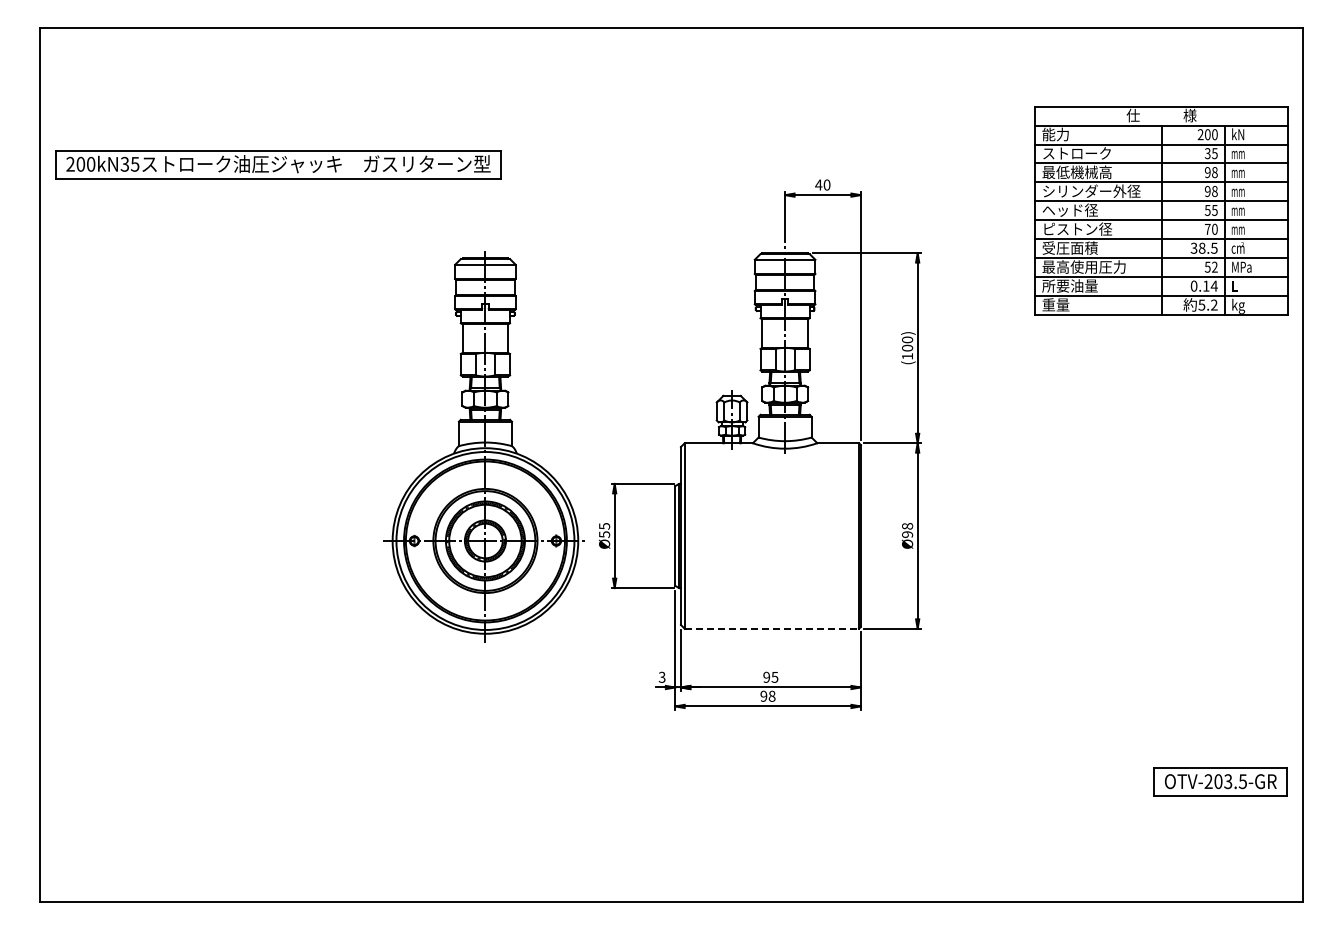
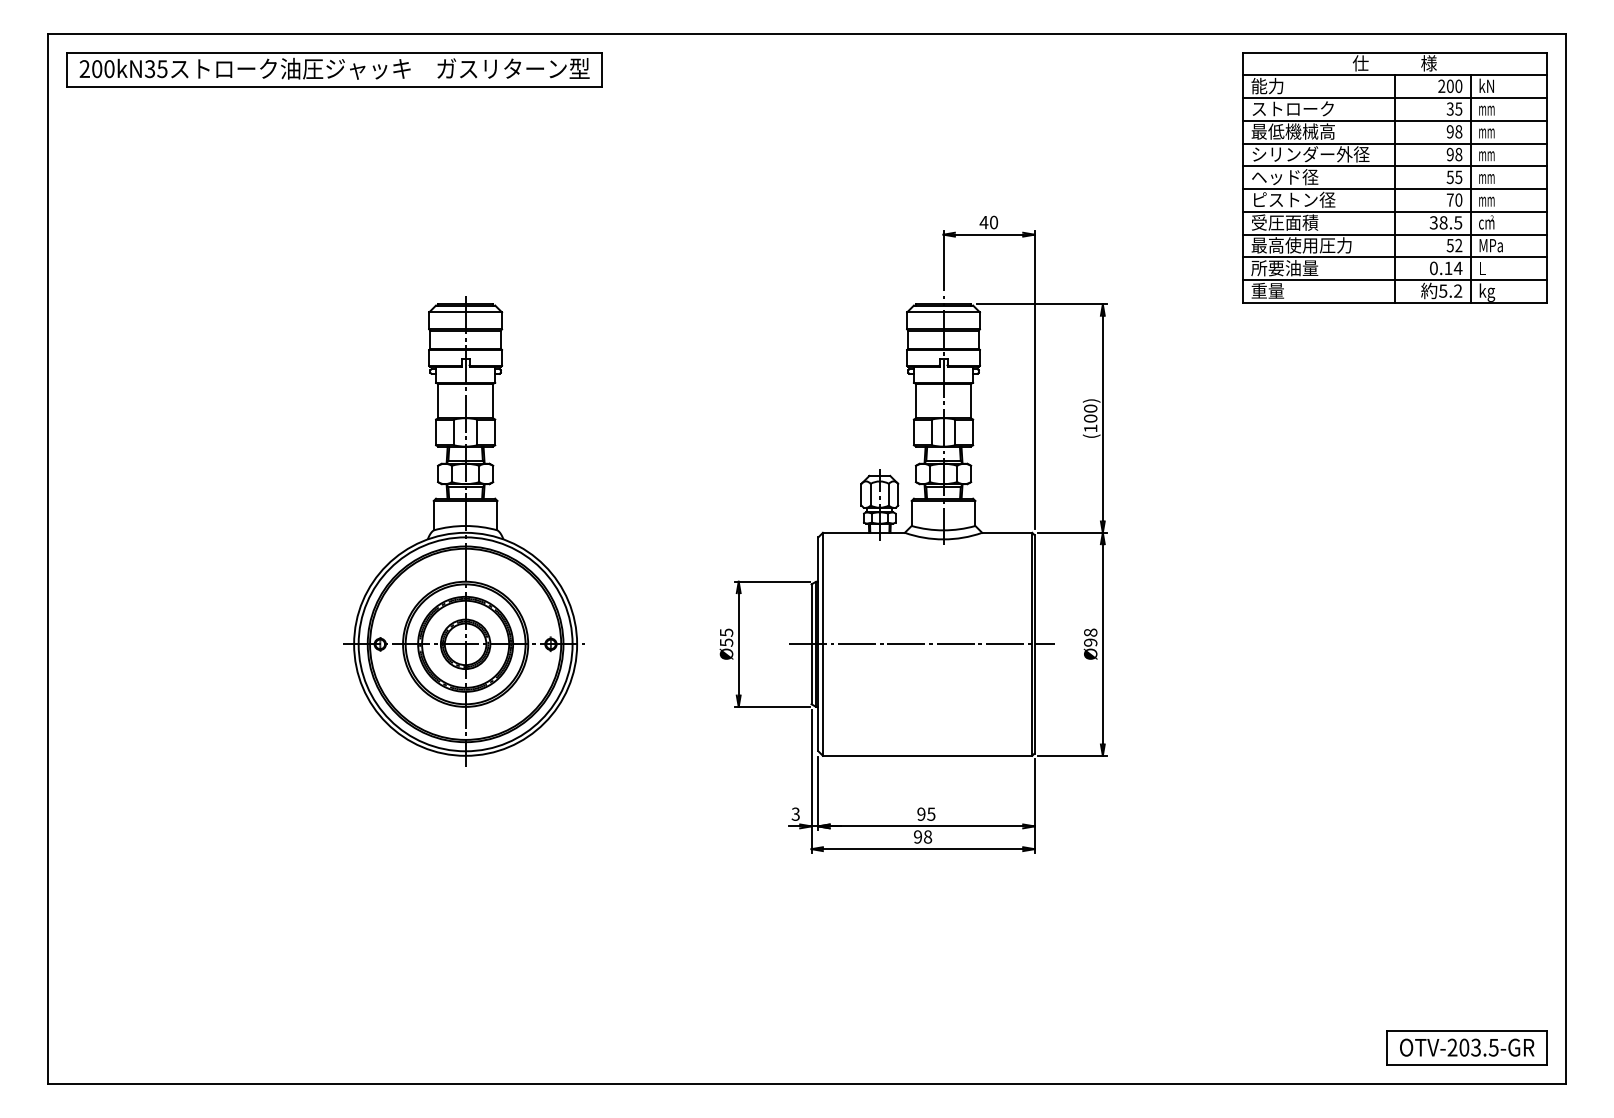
part: (278, 164) -> (334, 69), moved
part: (1161, 210) -> (1394, 177), moved
part: (483, 446) -> (463, 530), moved
line: (766, 536) -> (921, 644), added
line: (772, 628) -> (928, 755), dashed -> solid
part: (1220, 781) -> (1466, 1047), moved

